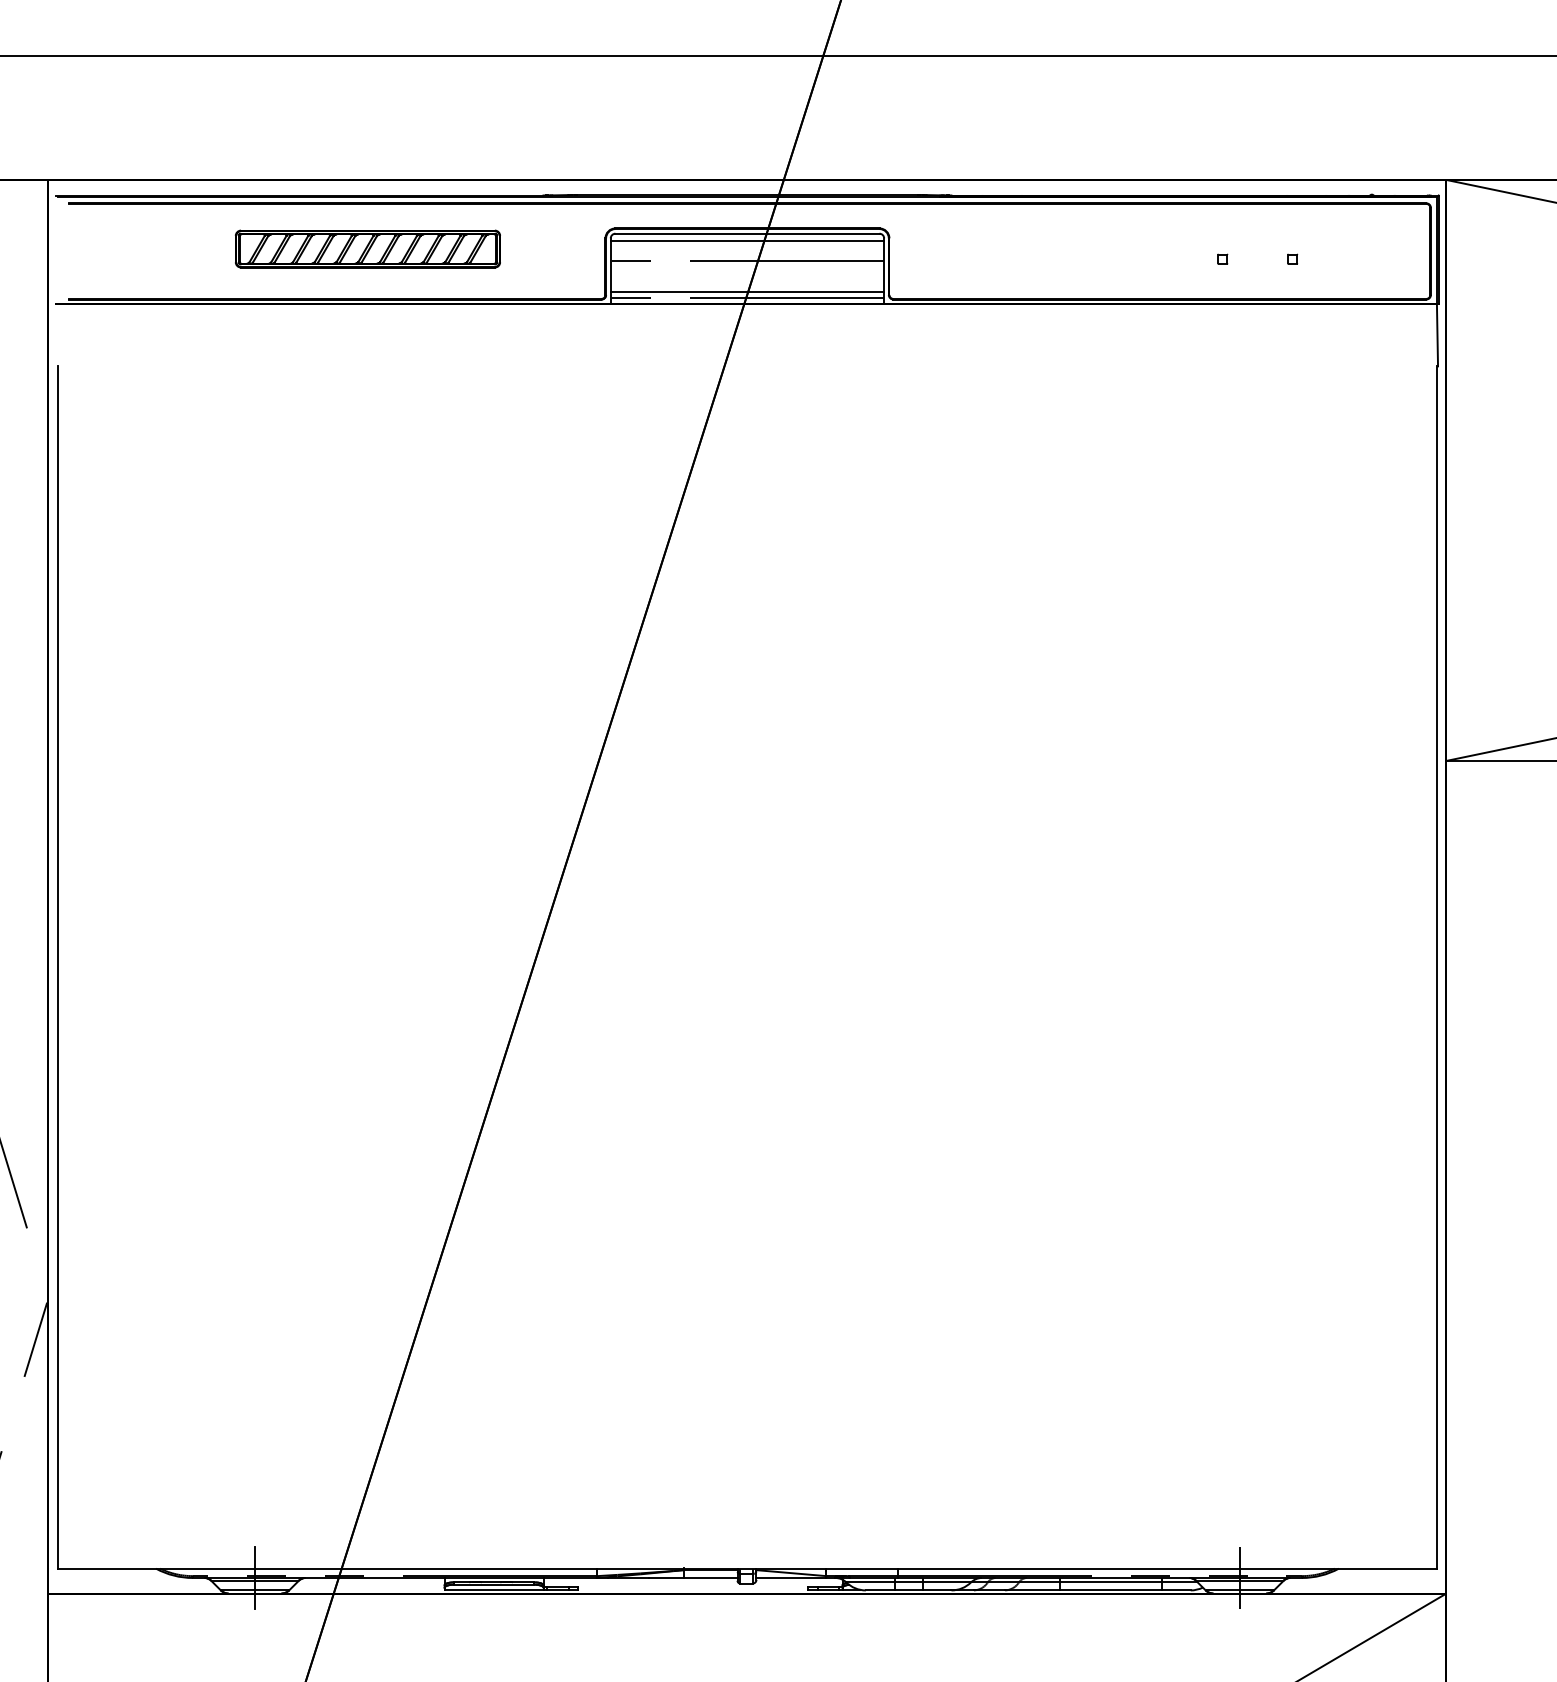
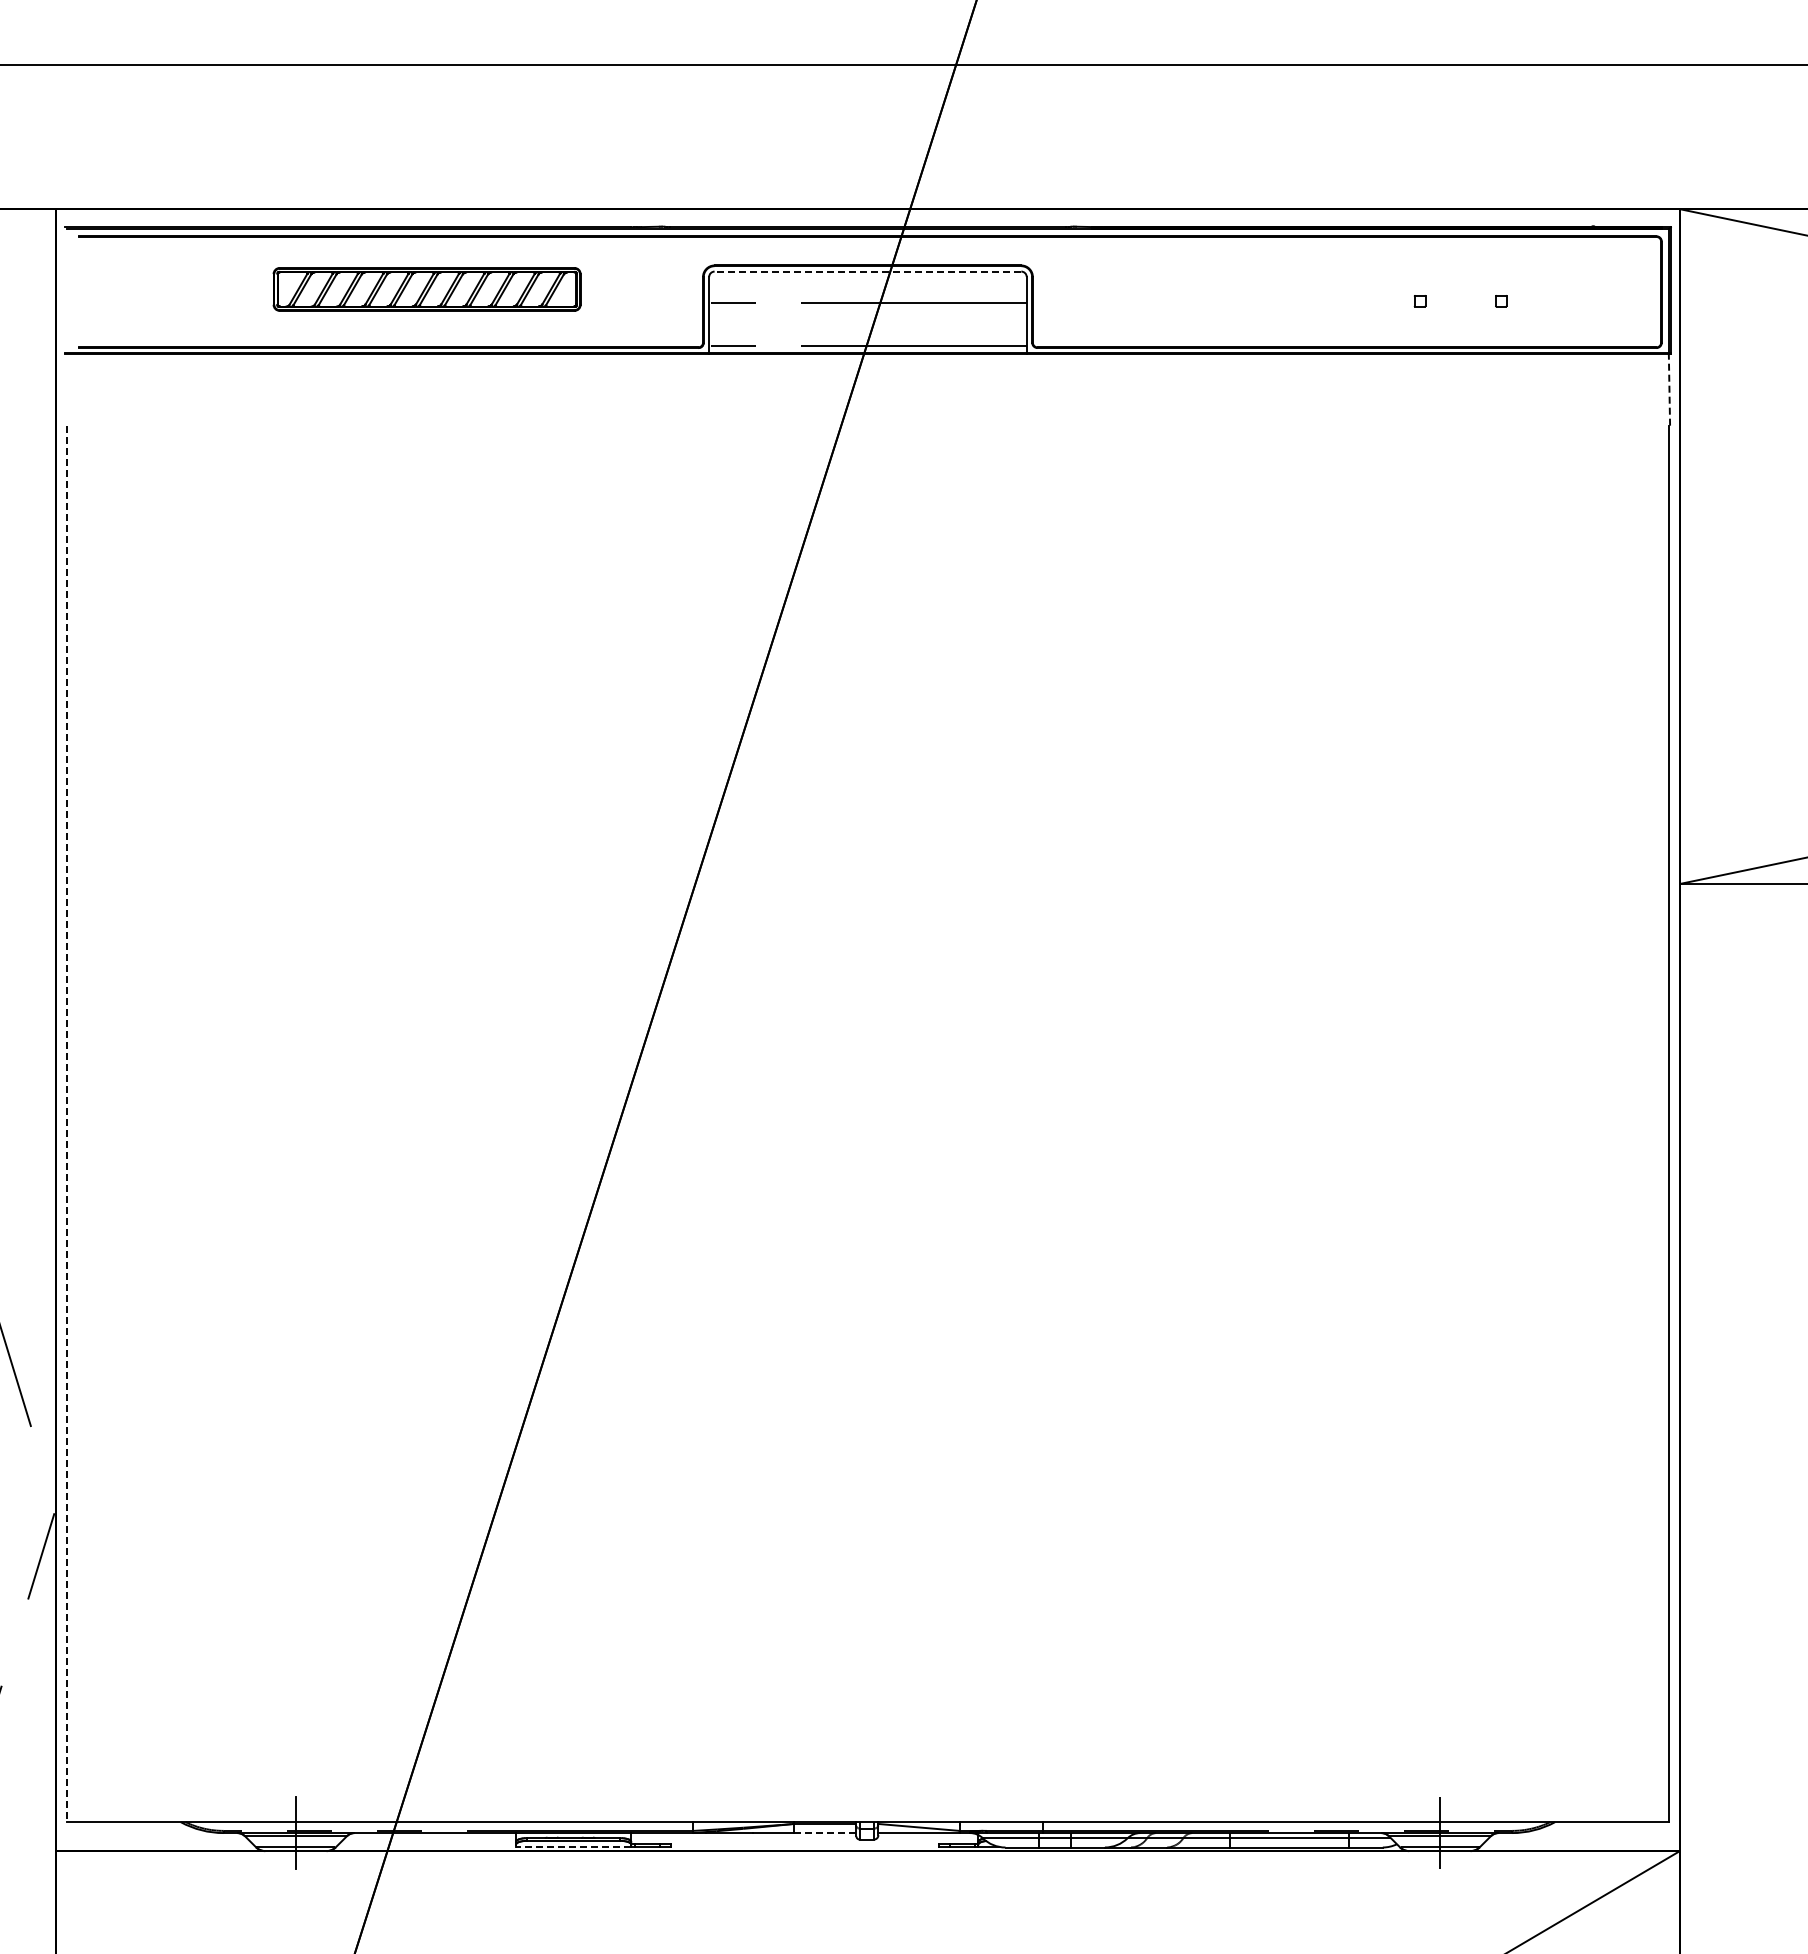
line: (747, 233) -> (867, 271), solid -> dashed
line: (747, 241) -> (867, 280), removed
line: (747, 292) -> (867, 339), removed
line: (1437, 335) -> (1669, 389), solid -> dashed
line: (57, 967) -> (66, 1124), solid -> dashed
line: (710, 1578) -> (824, 1833), solid -> dashed
line: (493, 1589) -> (573, 1846), solid -> dashed

